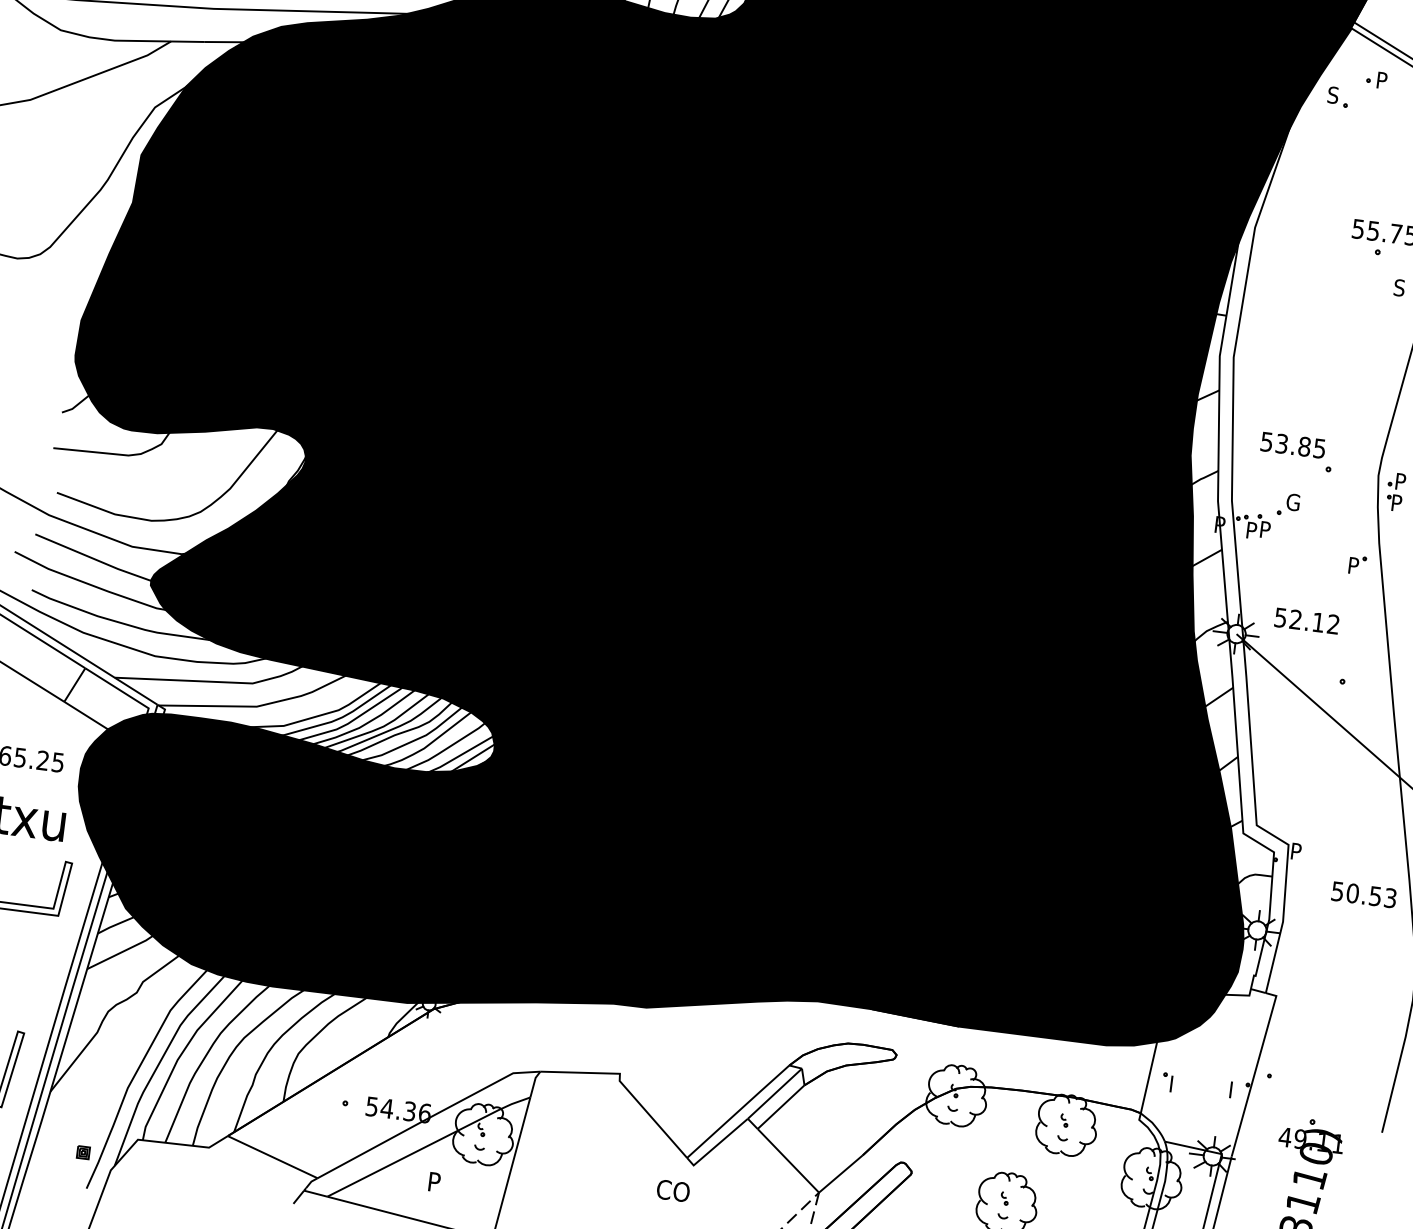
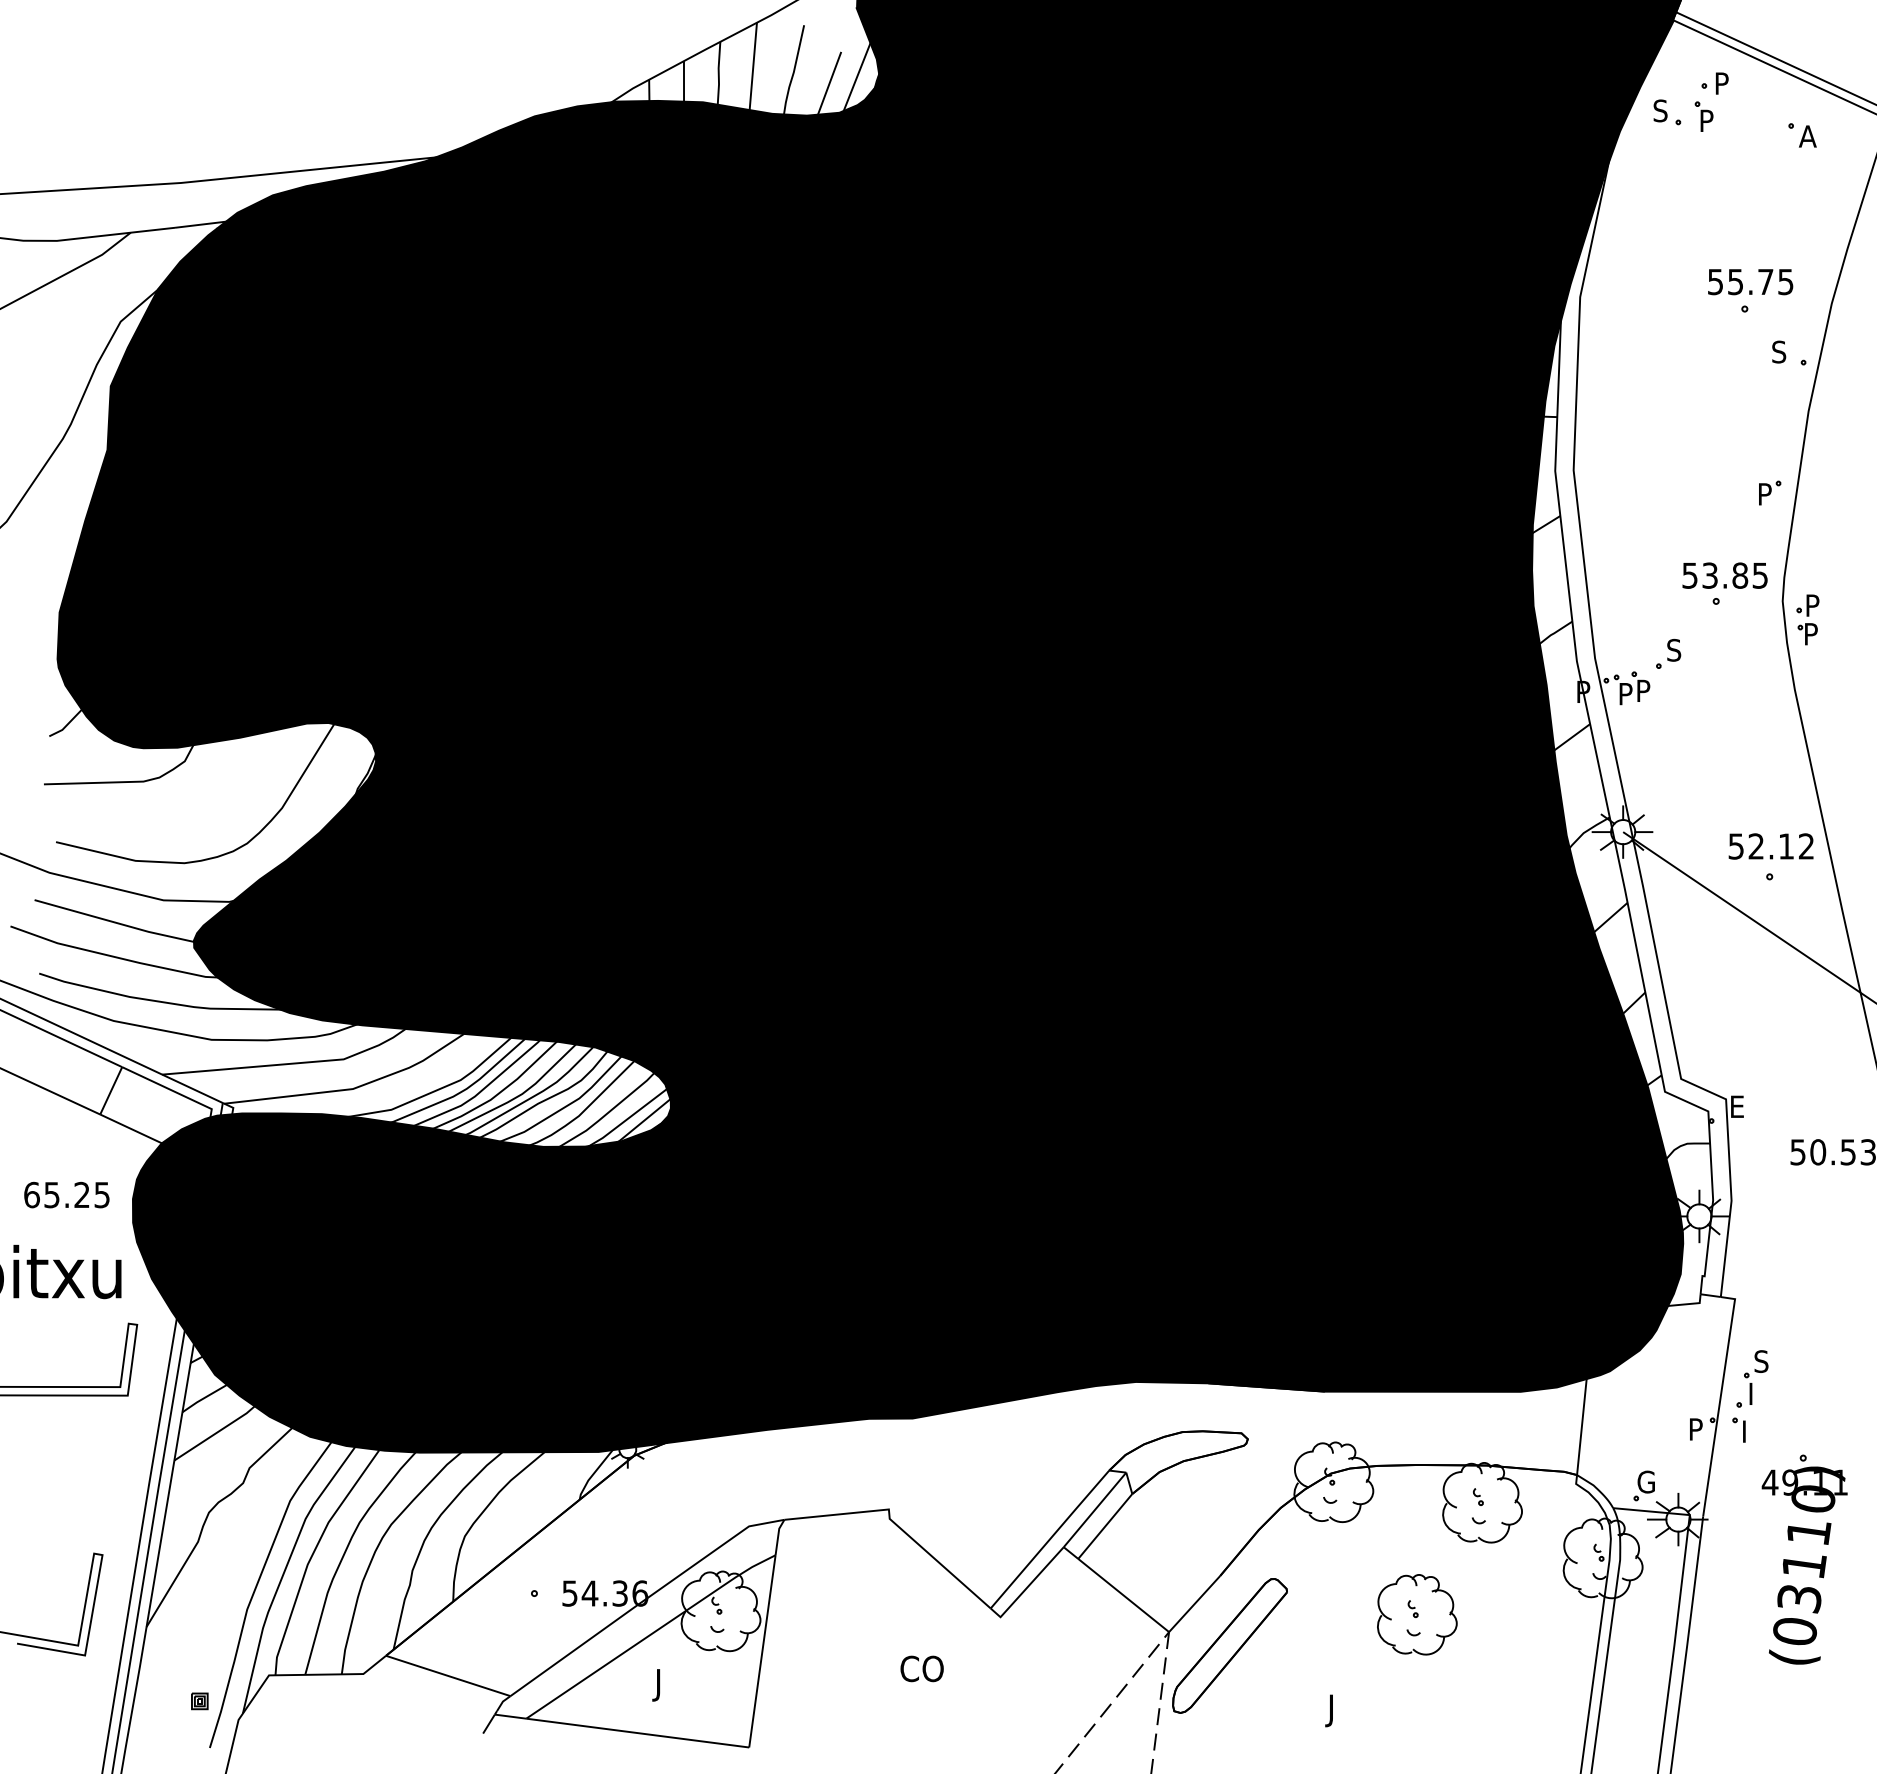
part: (1364, 103) -> (1703, 116), added
text: (1292, 445) -> (1724, 575), moved
text: (1293, 501) -> (1675, 649), G -> S
part: (1357, 564) -> (1770, 492), moved
text: (1306, 621) -> (1770, 846), moved
text: (1297, 851) -> (1738, 1106), P -> E
part: (1285, 1056) -> (1756, 1377), added
part: (1167, 1081) -> (1738, 1429), moved
text: (1236, 1086) -> (1697, 1424), I -> P
part: (1189, 1127) -> (1643, 1485), added
text: (432, 1184) -> (661, 1685), P -> J
text: (672, 1190) -> (921, 1668), moved

